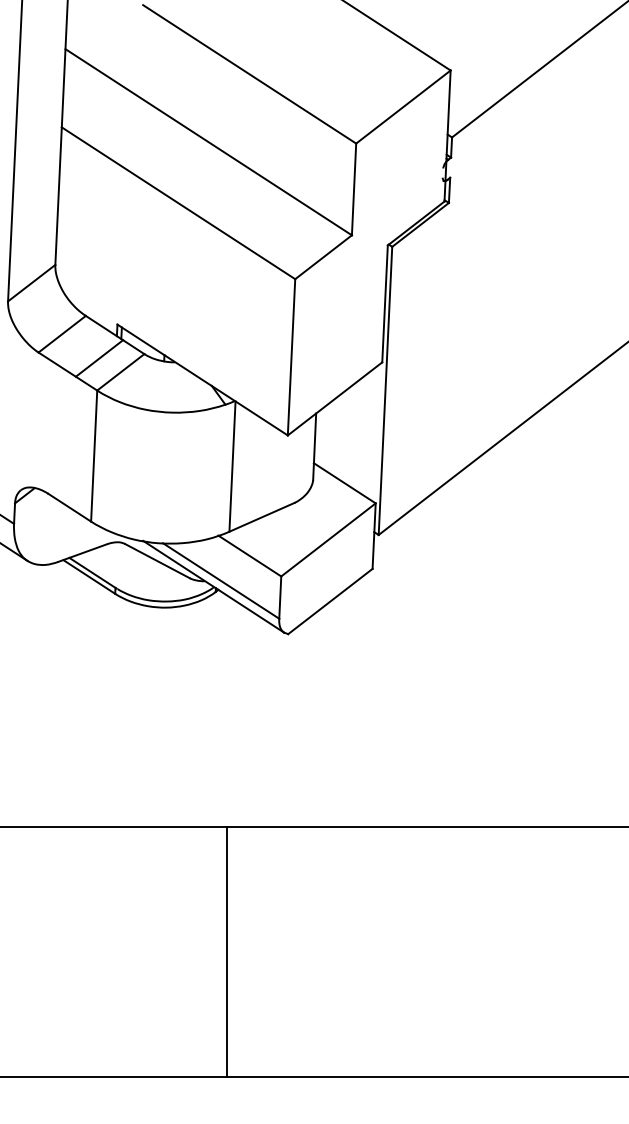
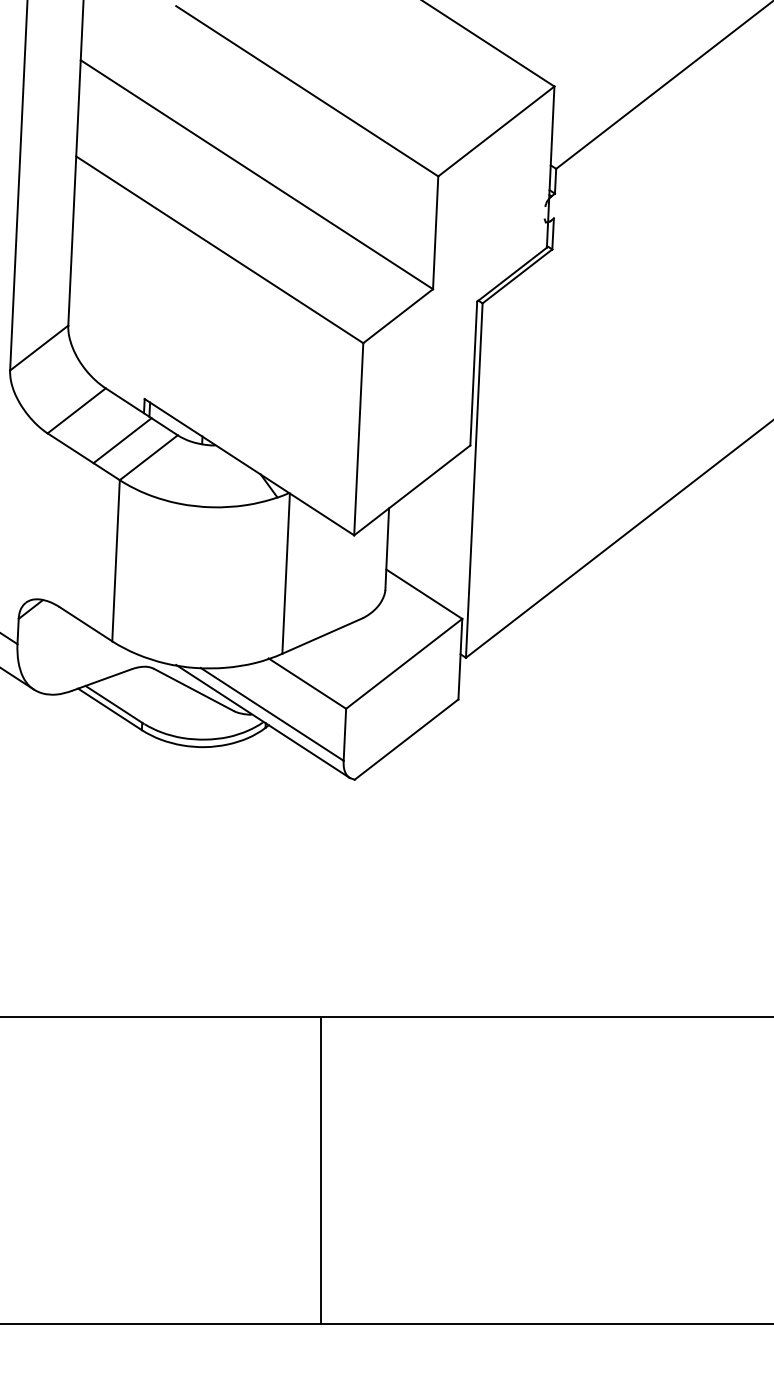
line: (227, 951) -> (321, 1170), moved

